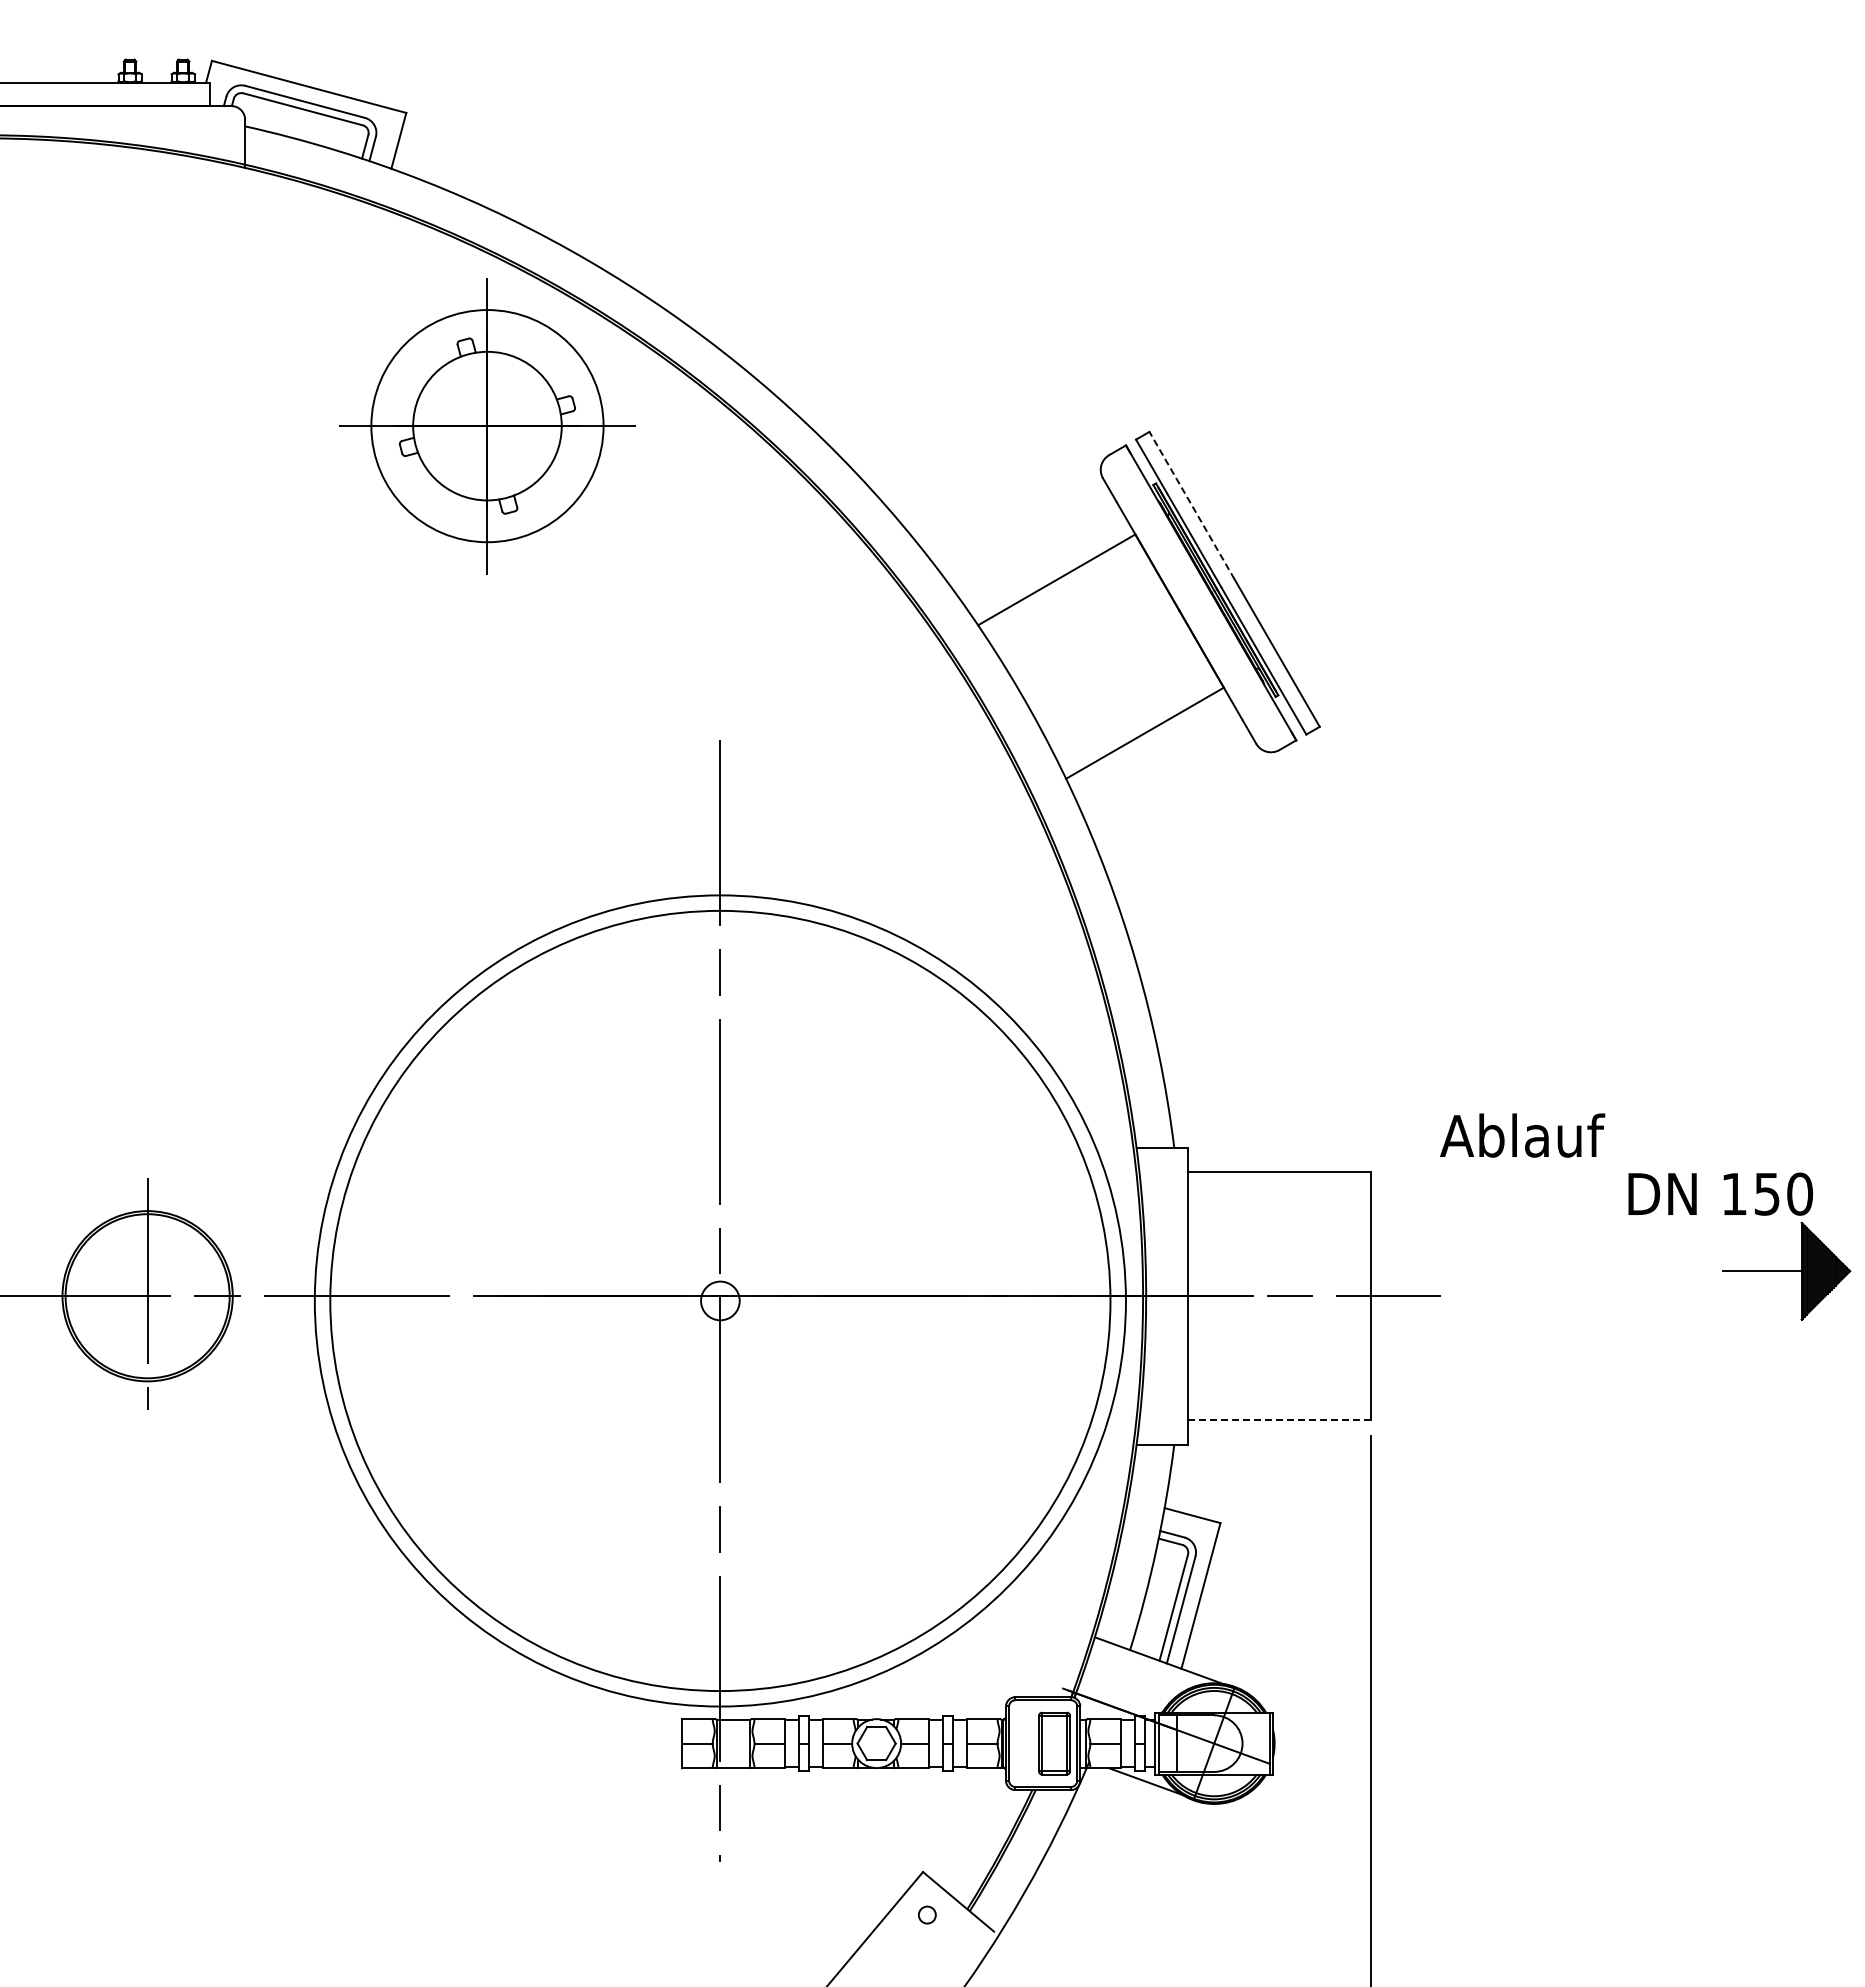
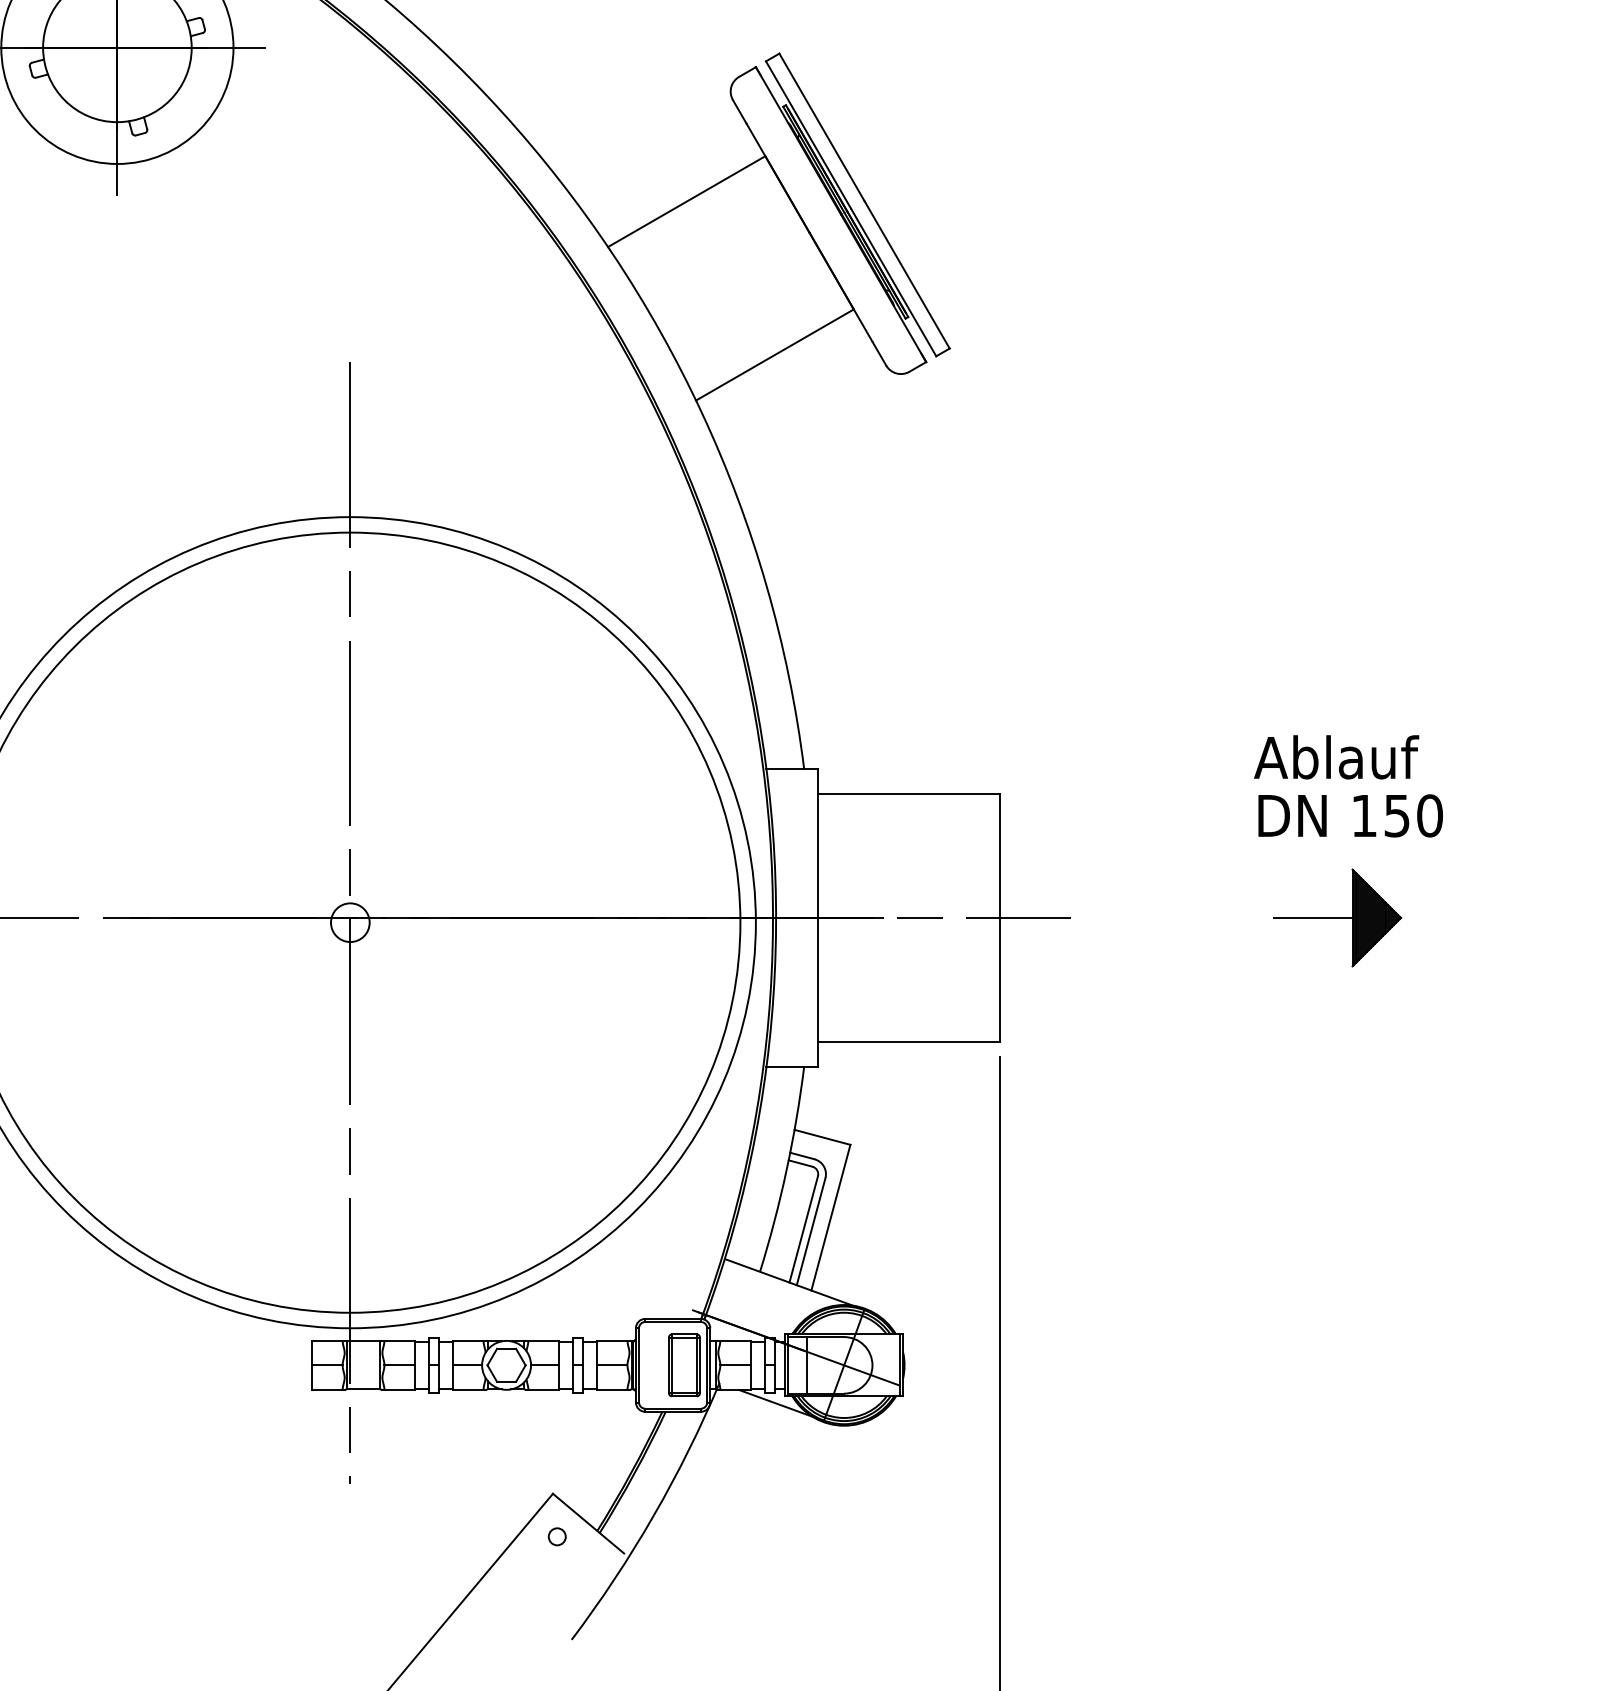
line: (1191, 505) -> (821, 127), dashed -> solid
text: (1522, 1135) -> (1336, 757), moved
part: (1786, 1270) -> (1337, 917), moved
line: (1278, 1420) -> (908, 1042), dashed -> solid

